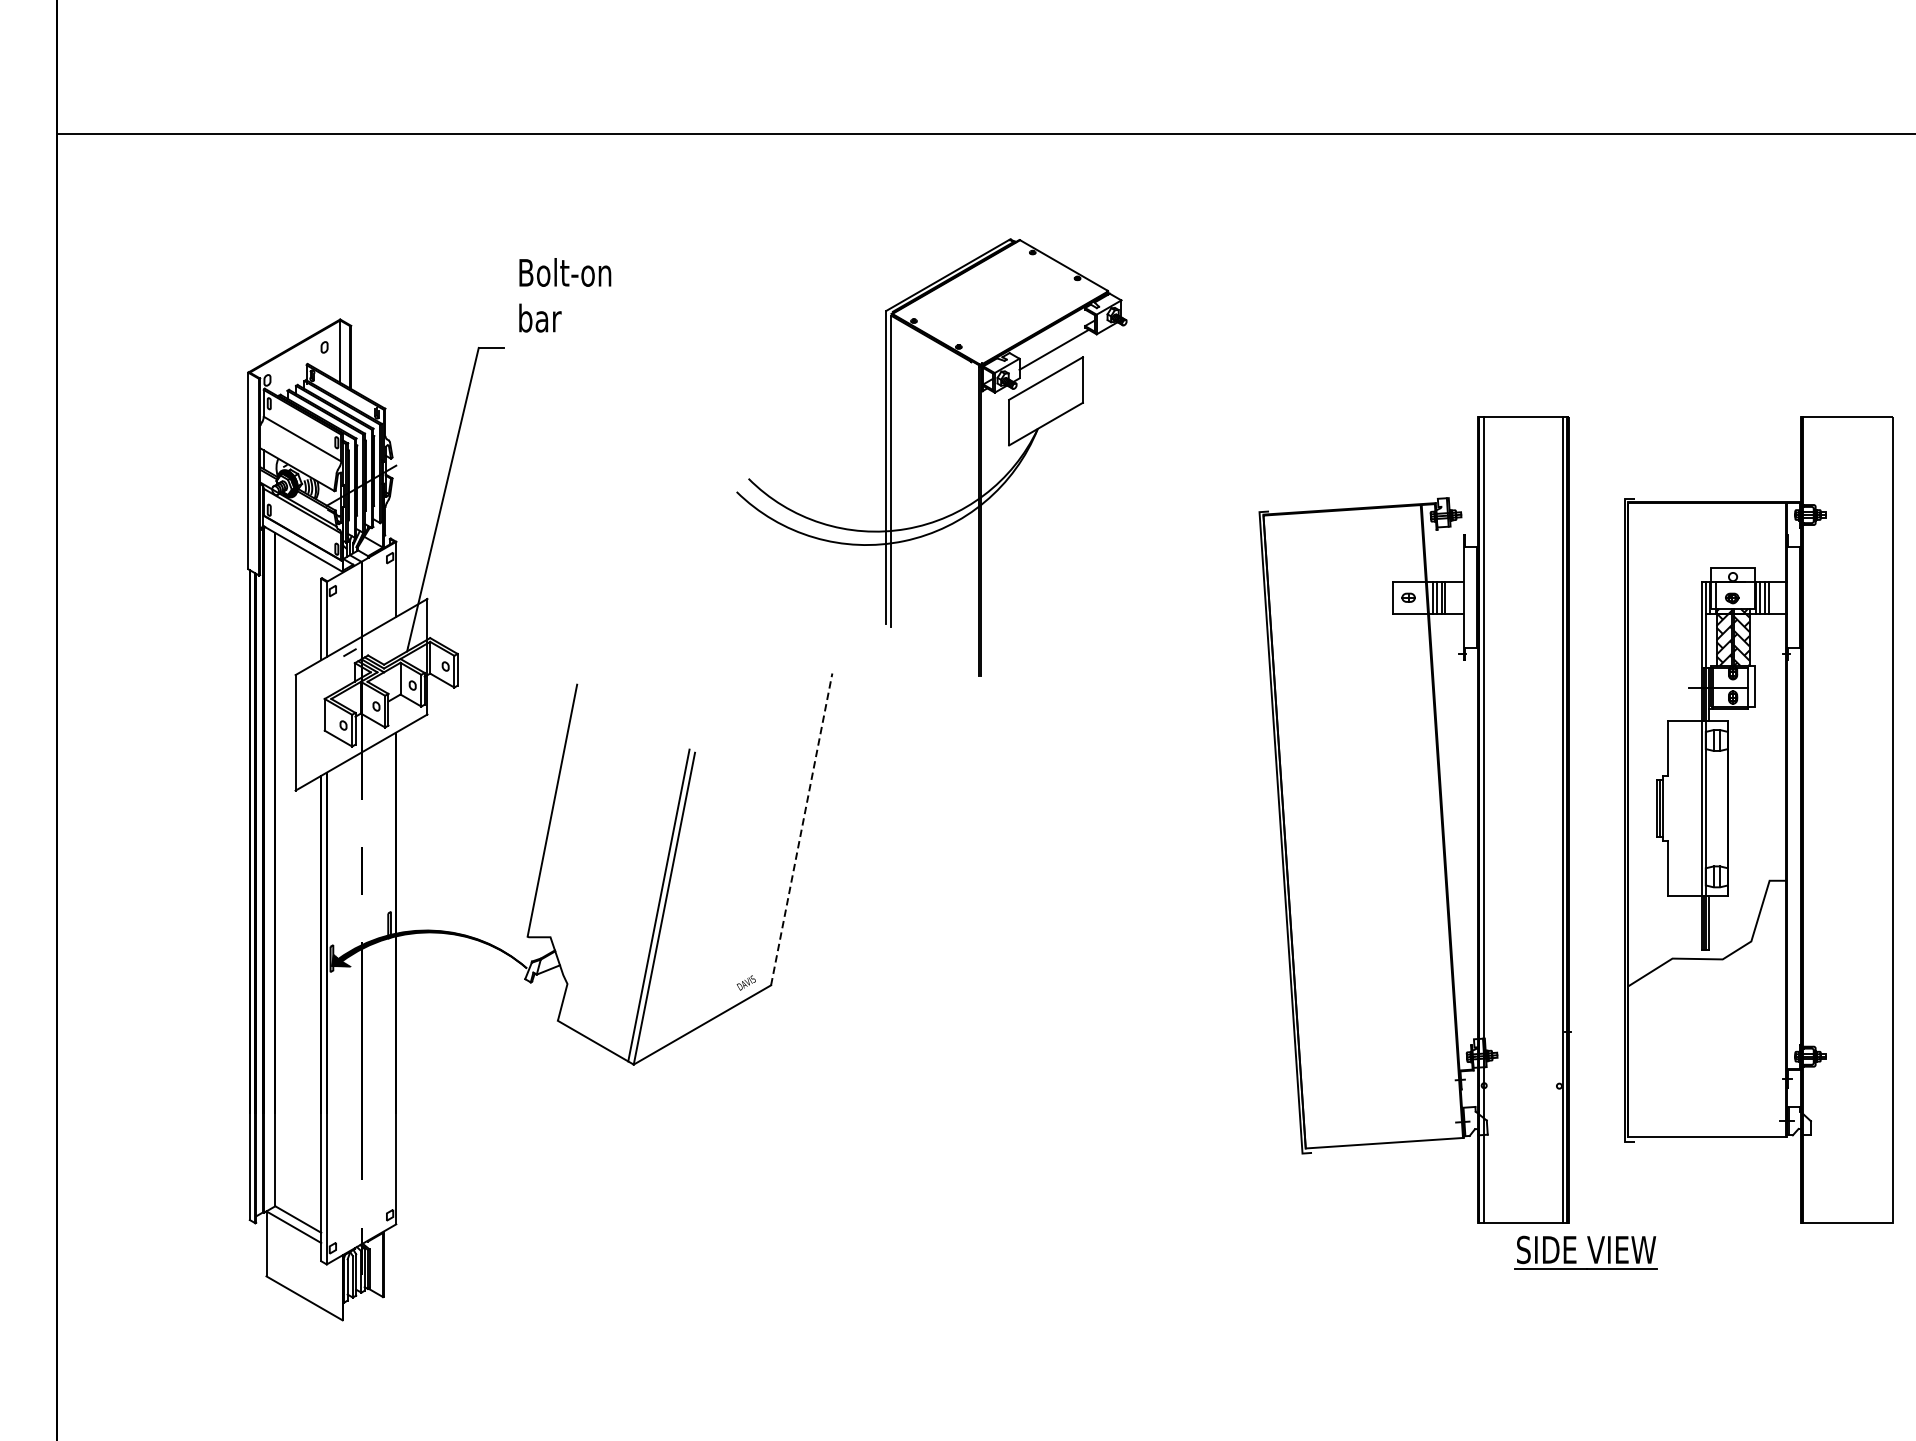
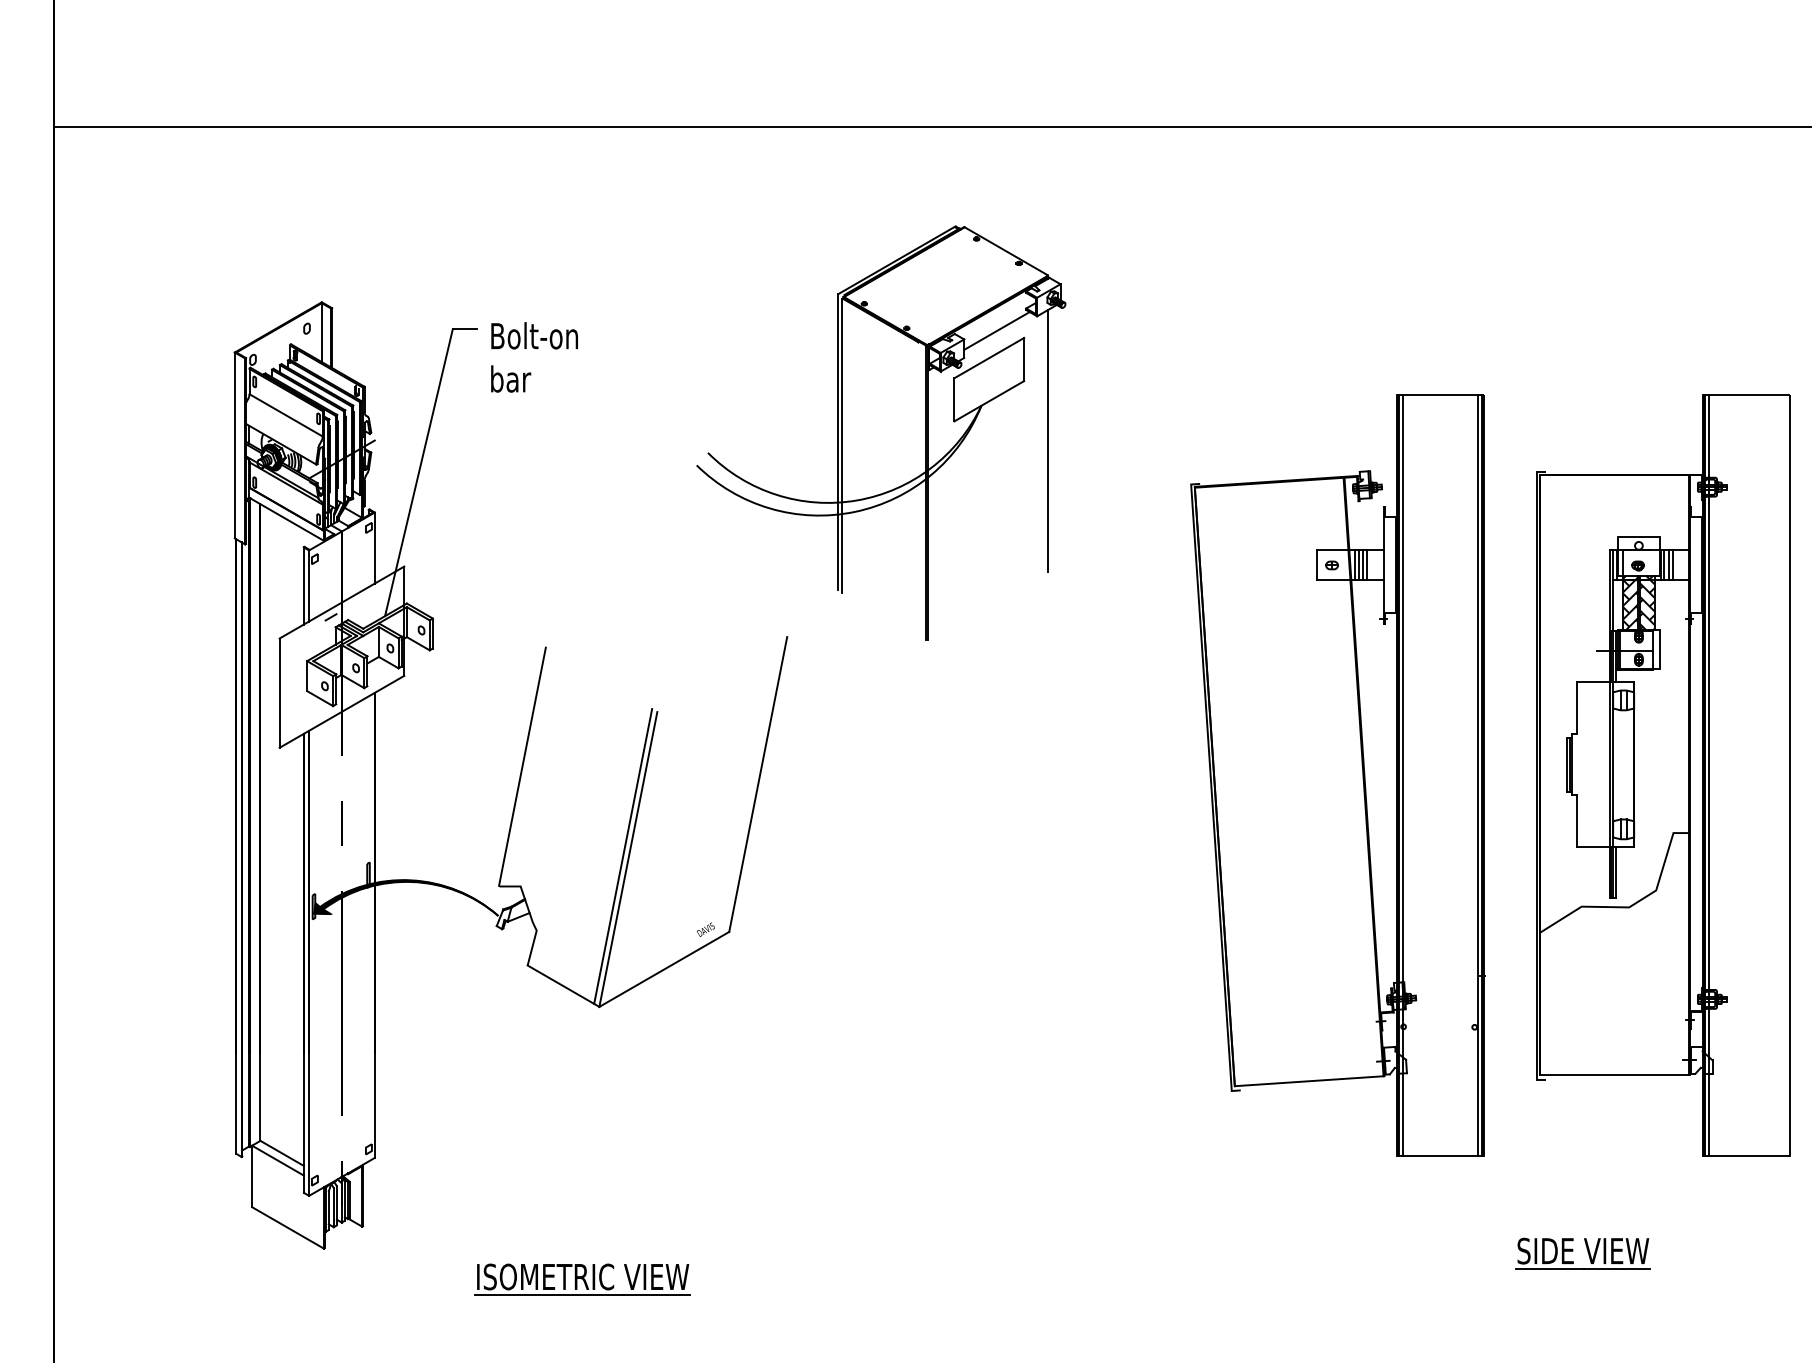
text: (565, 295) -> (534, 357), moved
line: (1108, 465) -> (1048, 440), added
line: (1807, 819) -> (1709, 775), added
line: (802, 829) -> (758, 784), dashed -> solid
part: (1585, 1252) -> (1582, 1253), moved
part: (615, 1352) -> (582, 1279), added

